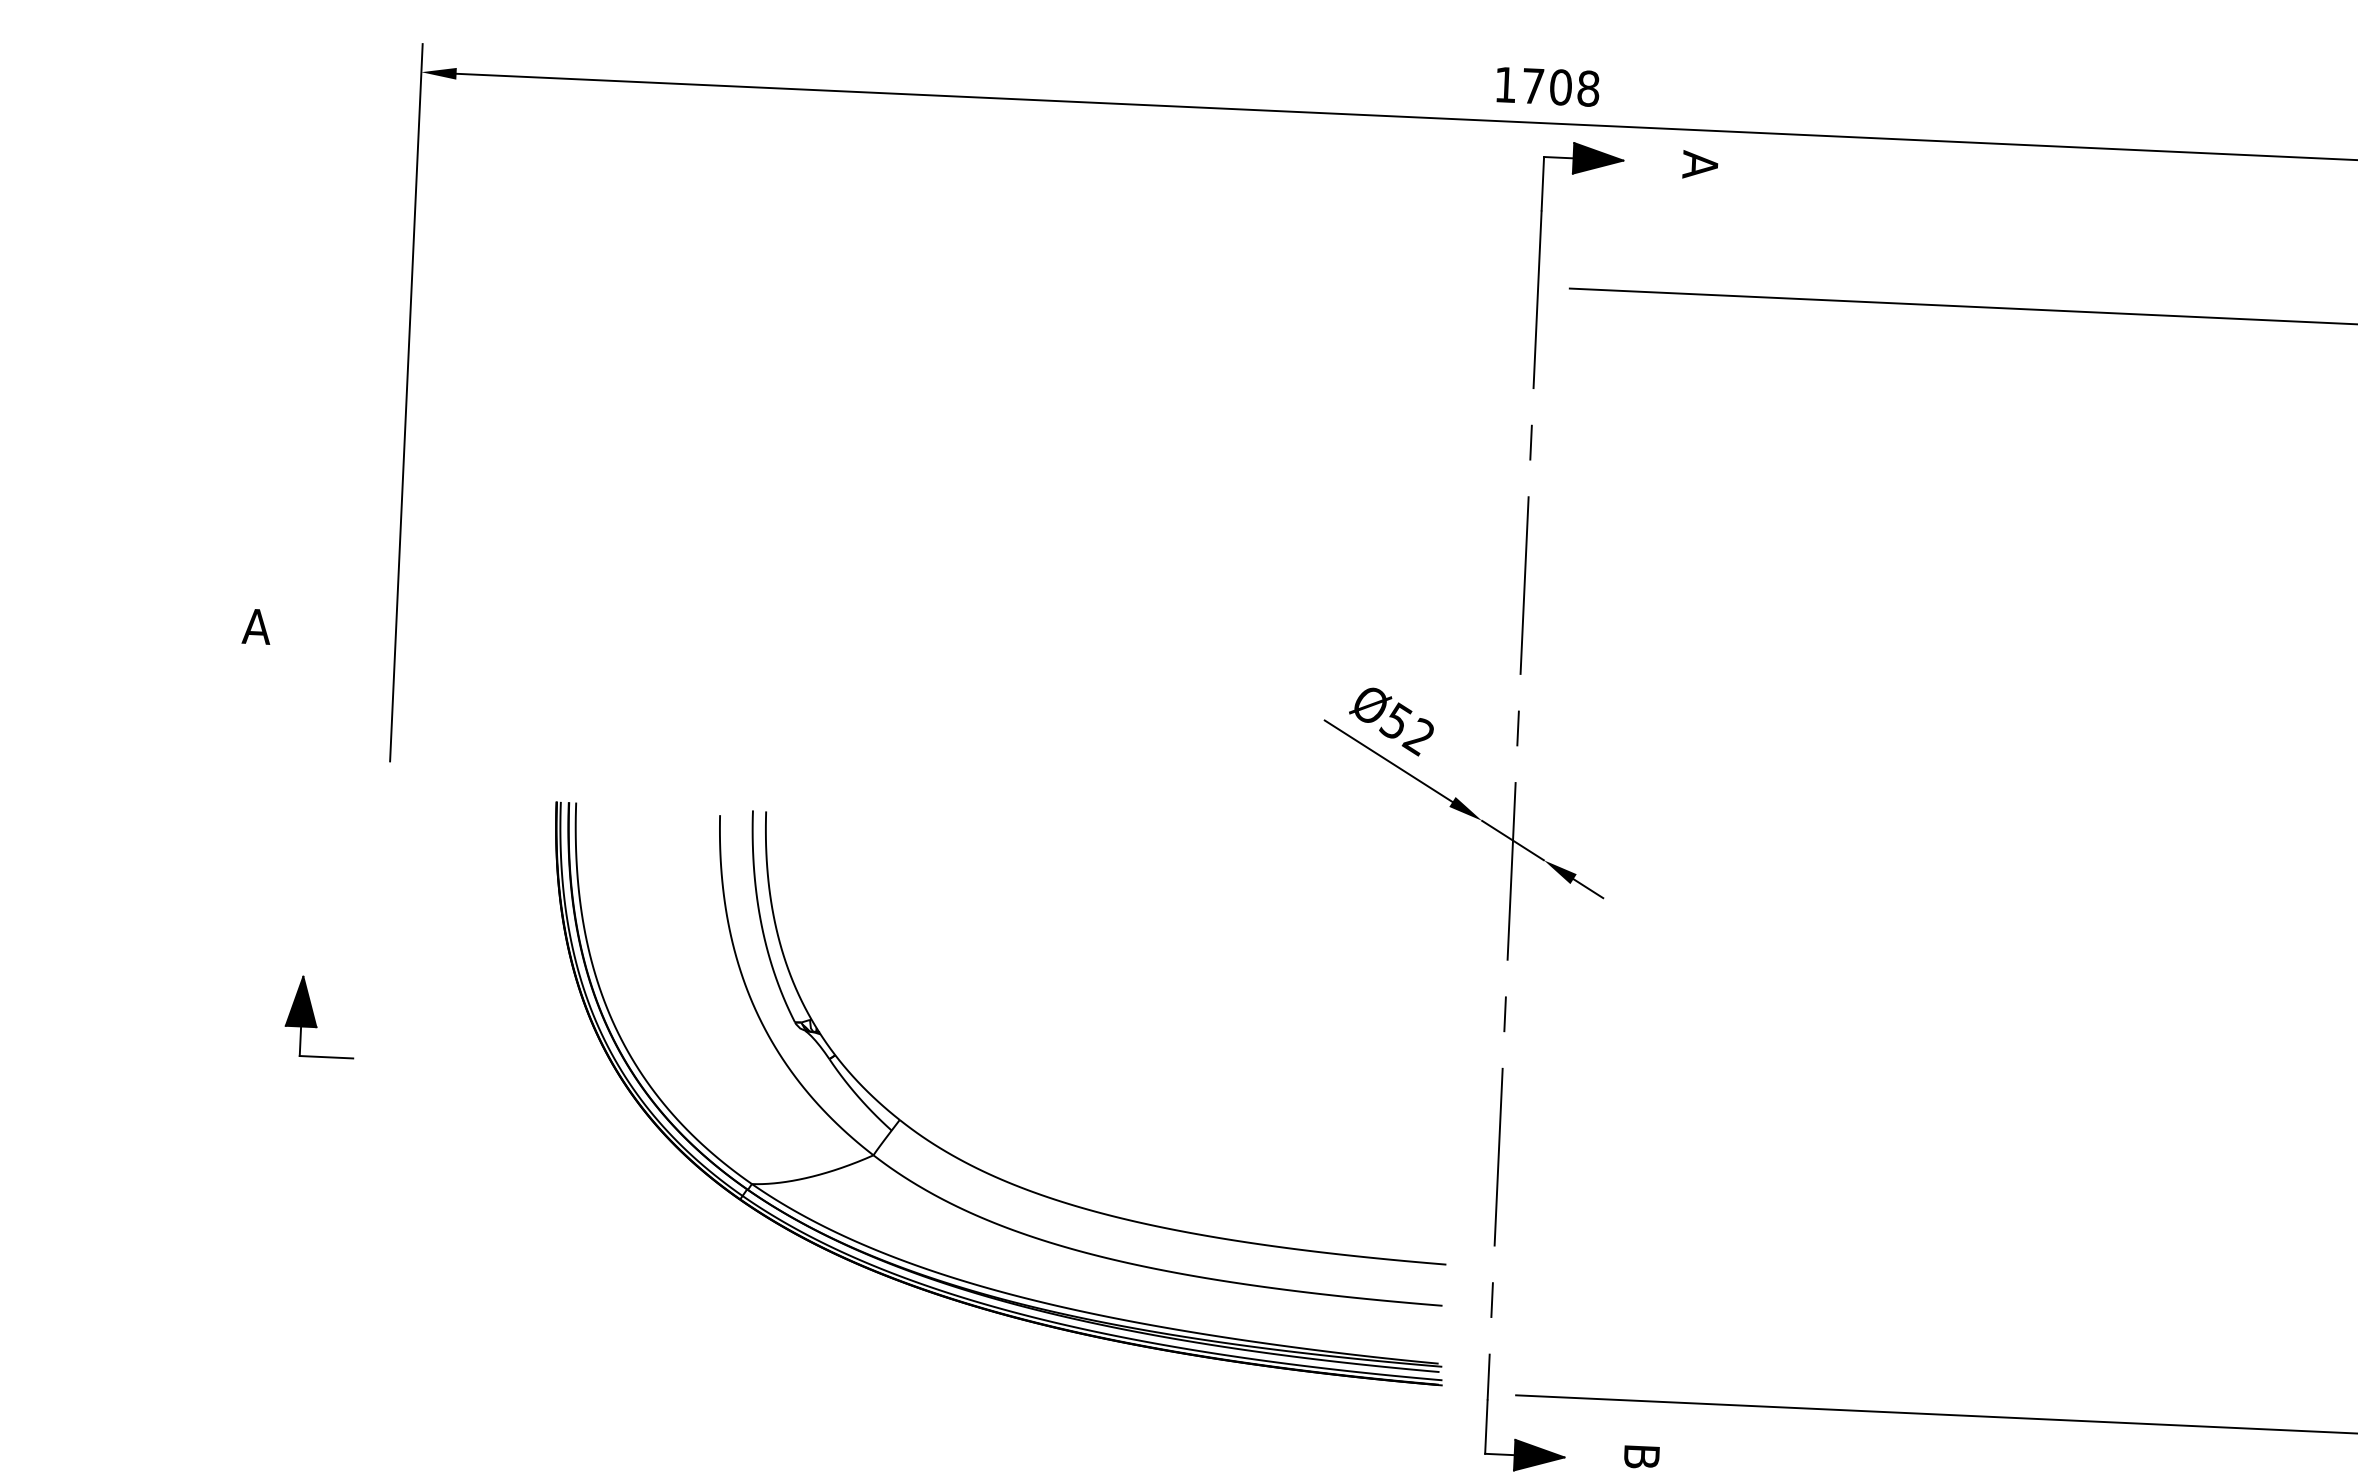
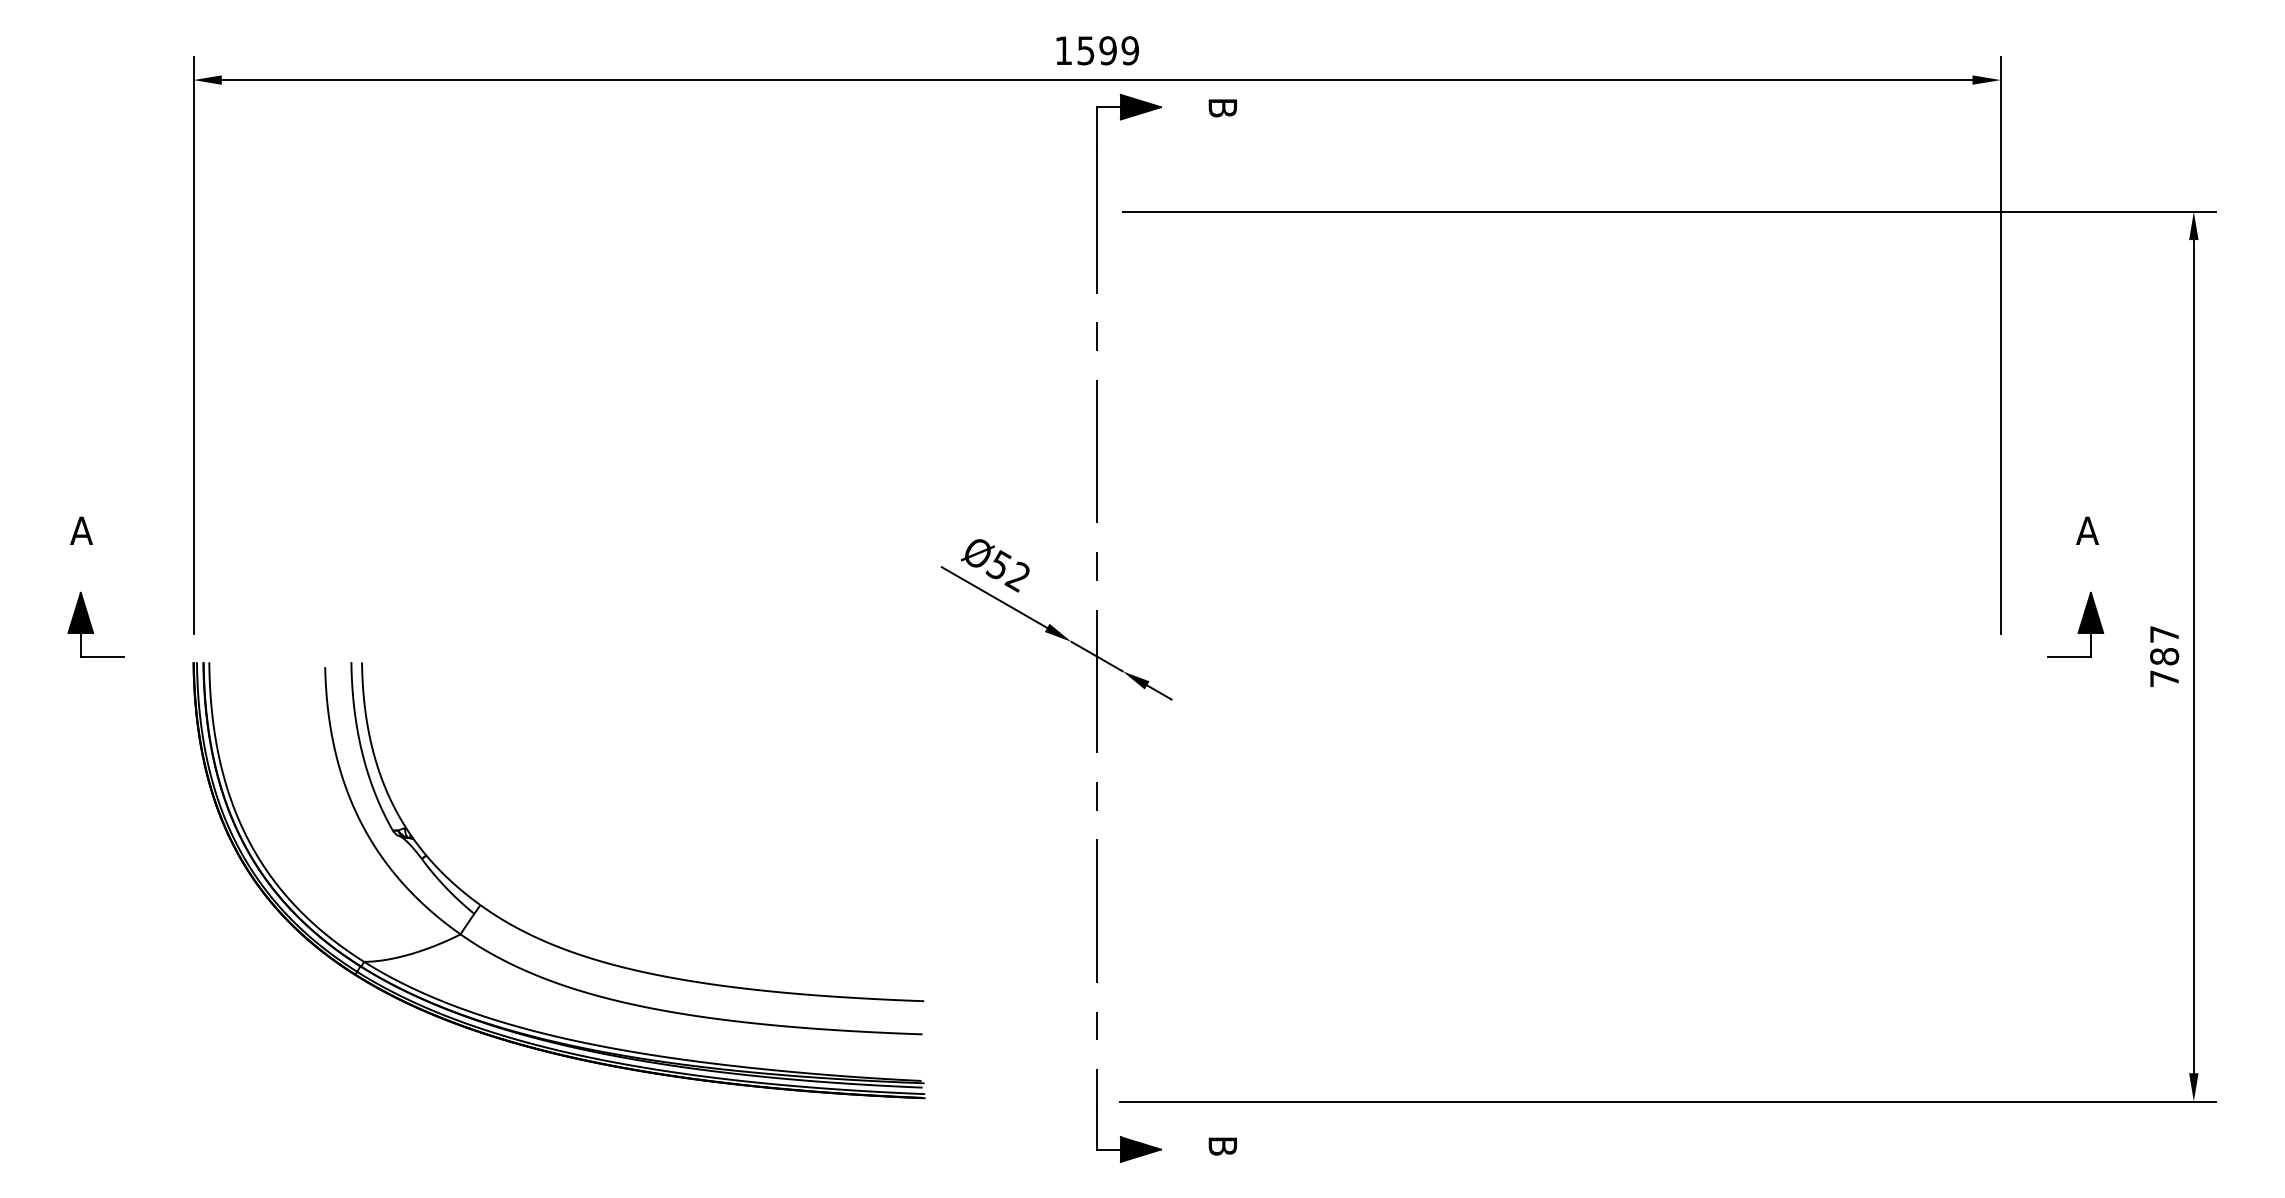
text: (1561, 87) -> (1108, 50), 1708 -> 1599
text: (1699, 164) -> (1222, 107), A -> B
part: (319, 1016) -> (95, 624), moved
part: (962, 1159) -> (532, 934), moved

